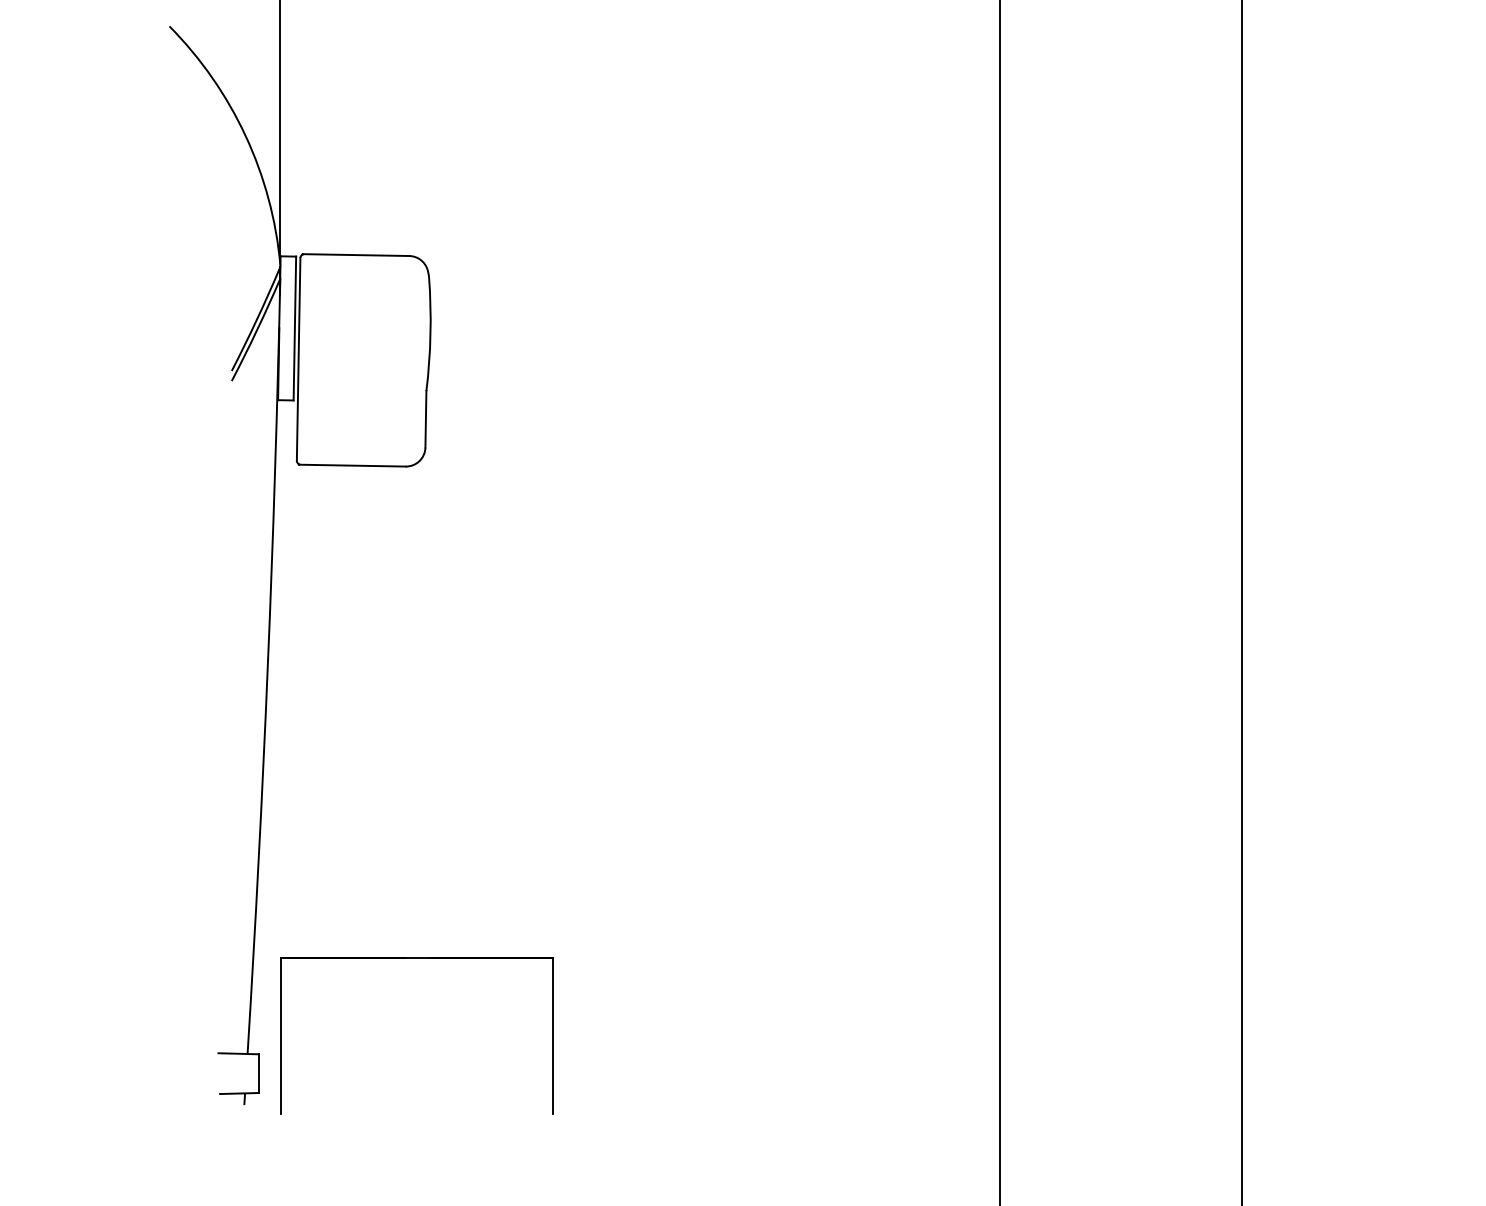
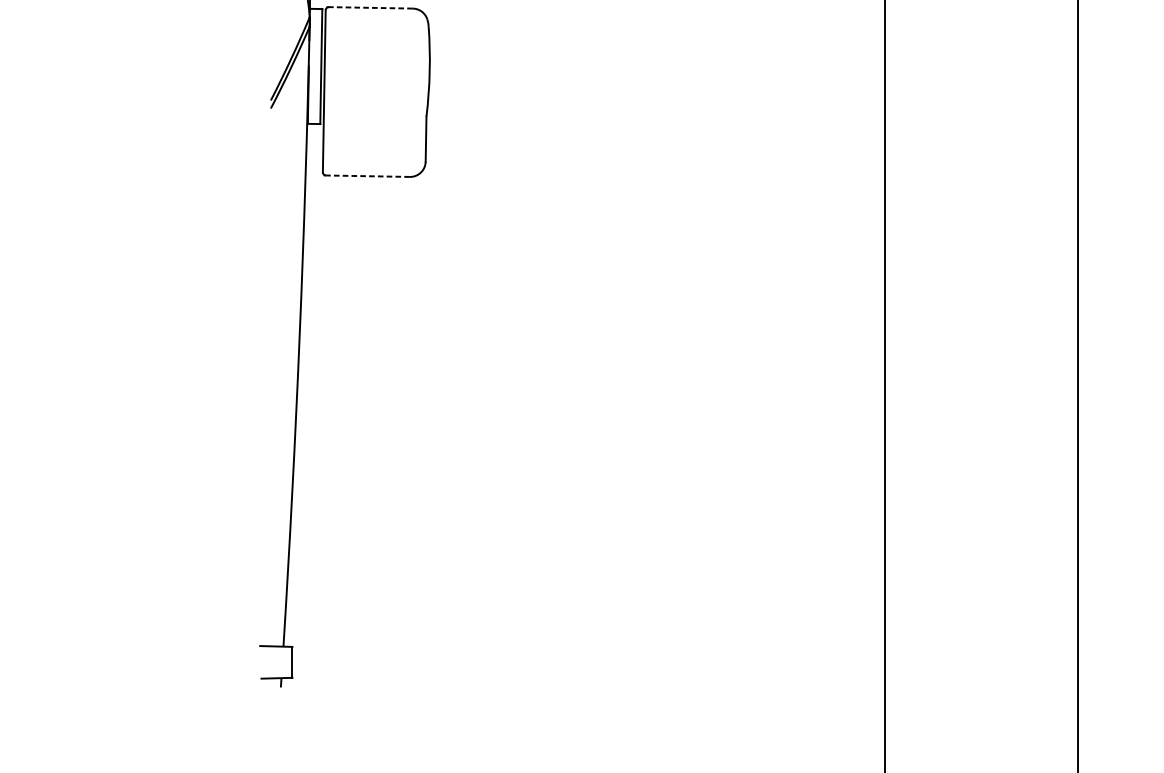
line: (355, 255) -> (369, 8), solid -> dashed
line: (351, 465) -> (366, 176), solid -> dashed
part: (416, 958) -> (418, 570), removed

